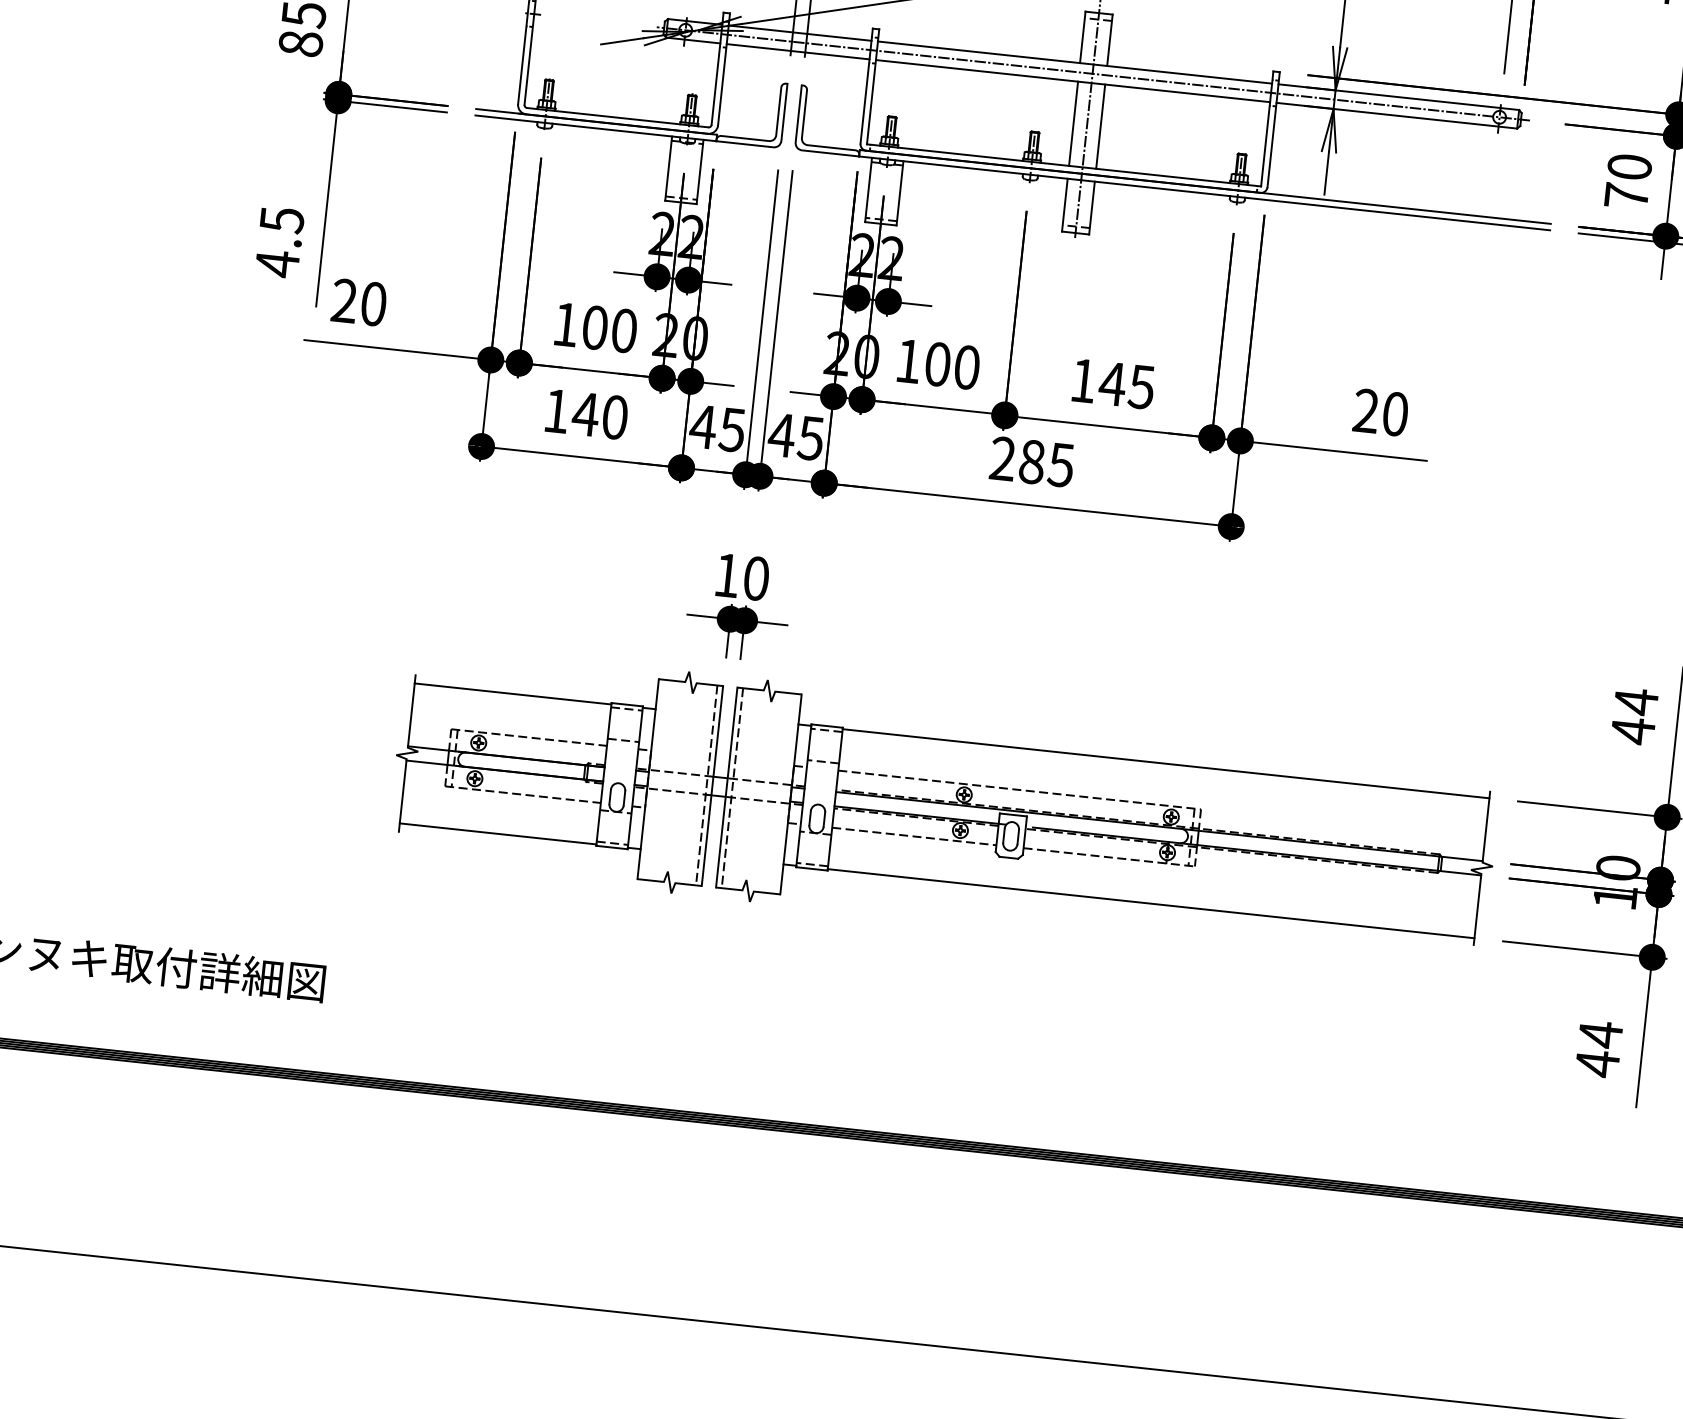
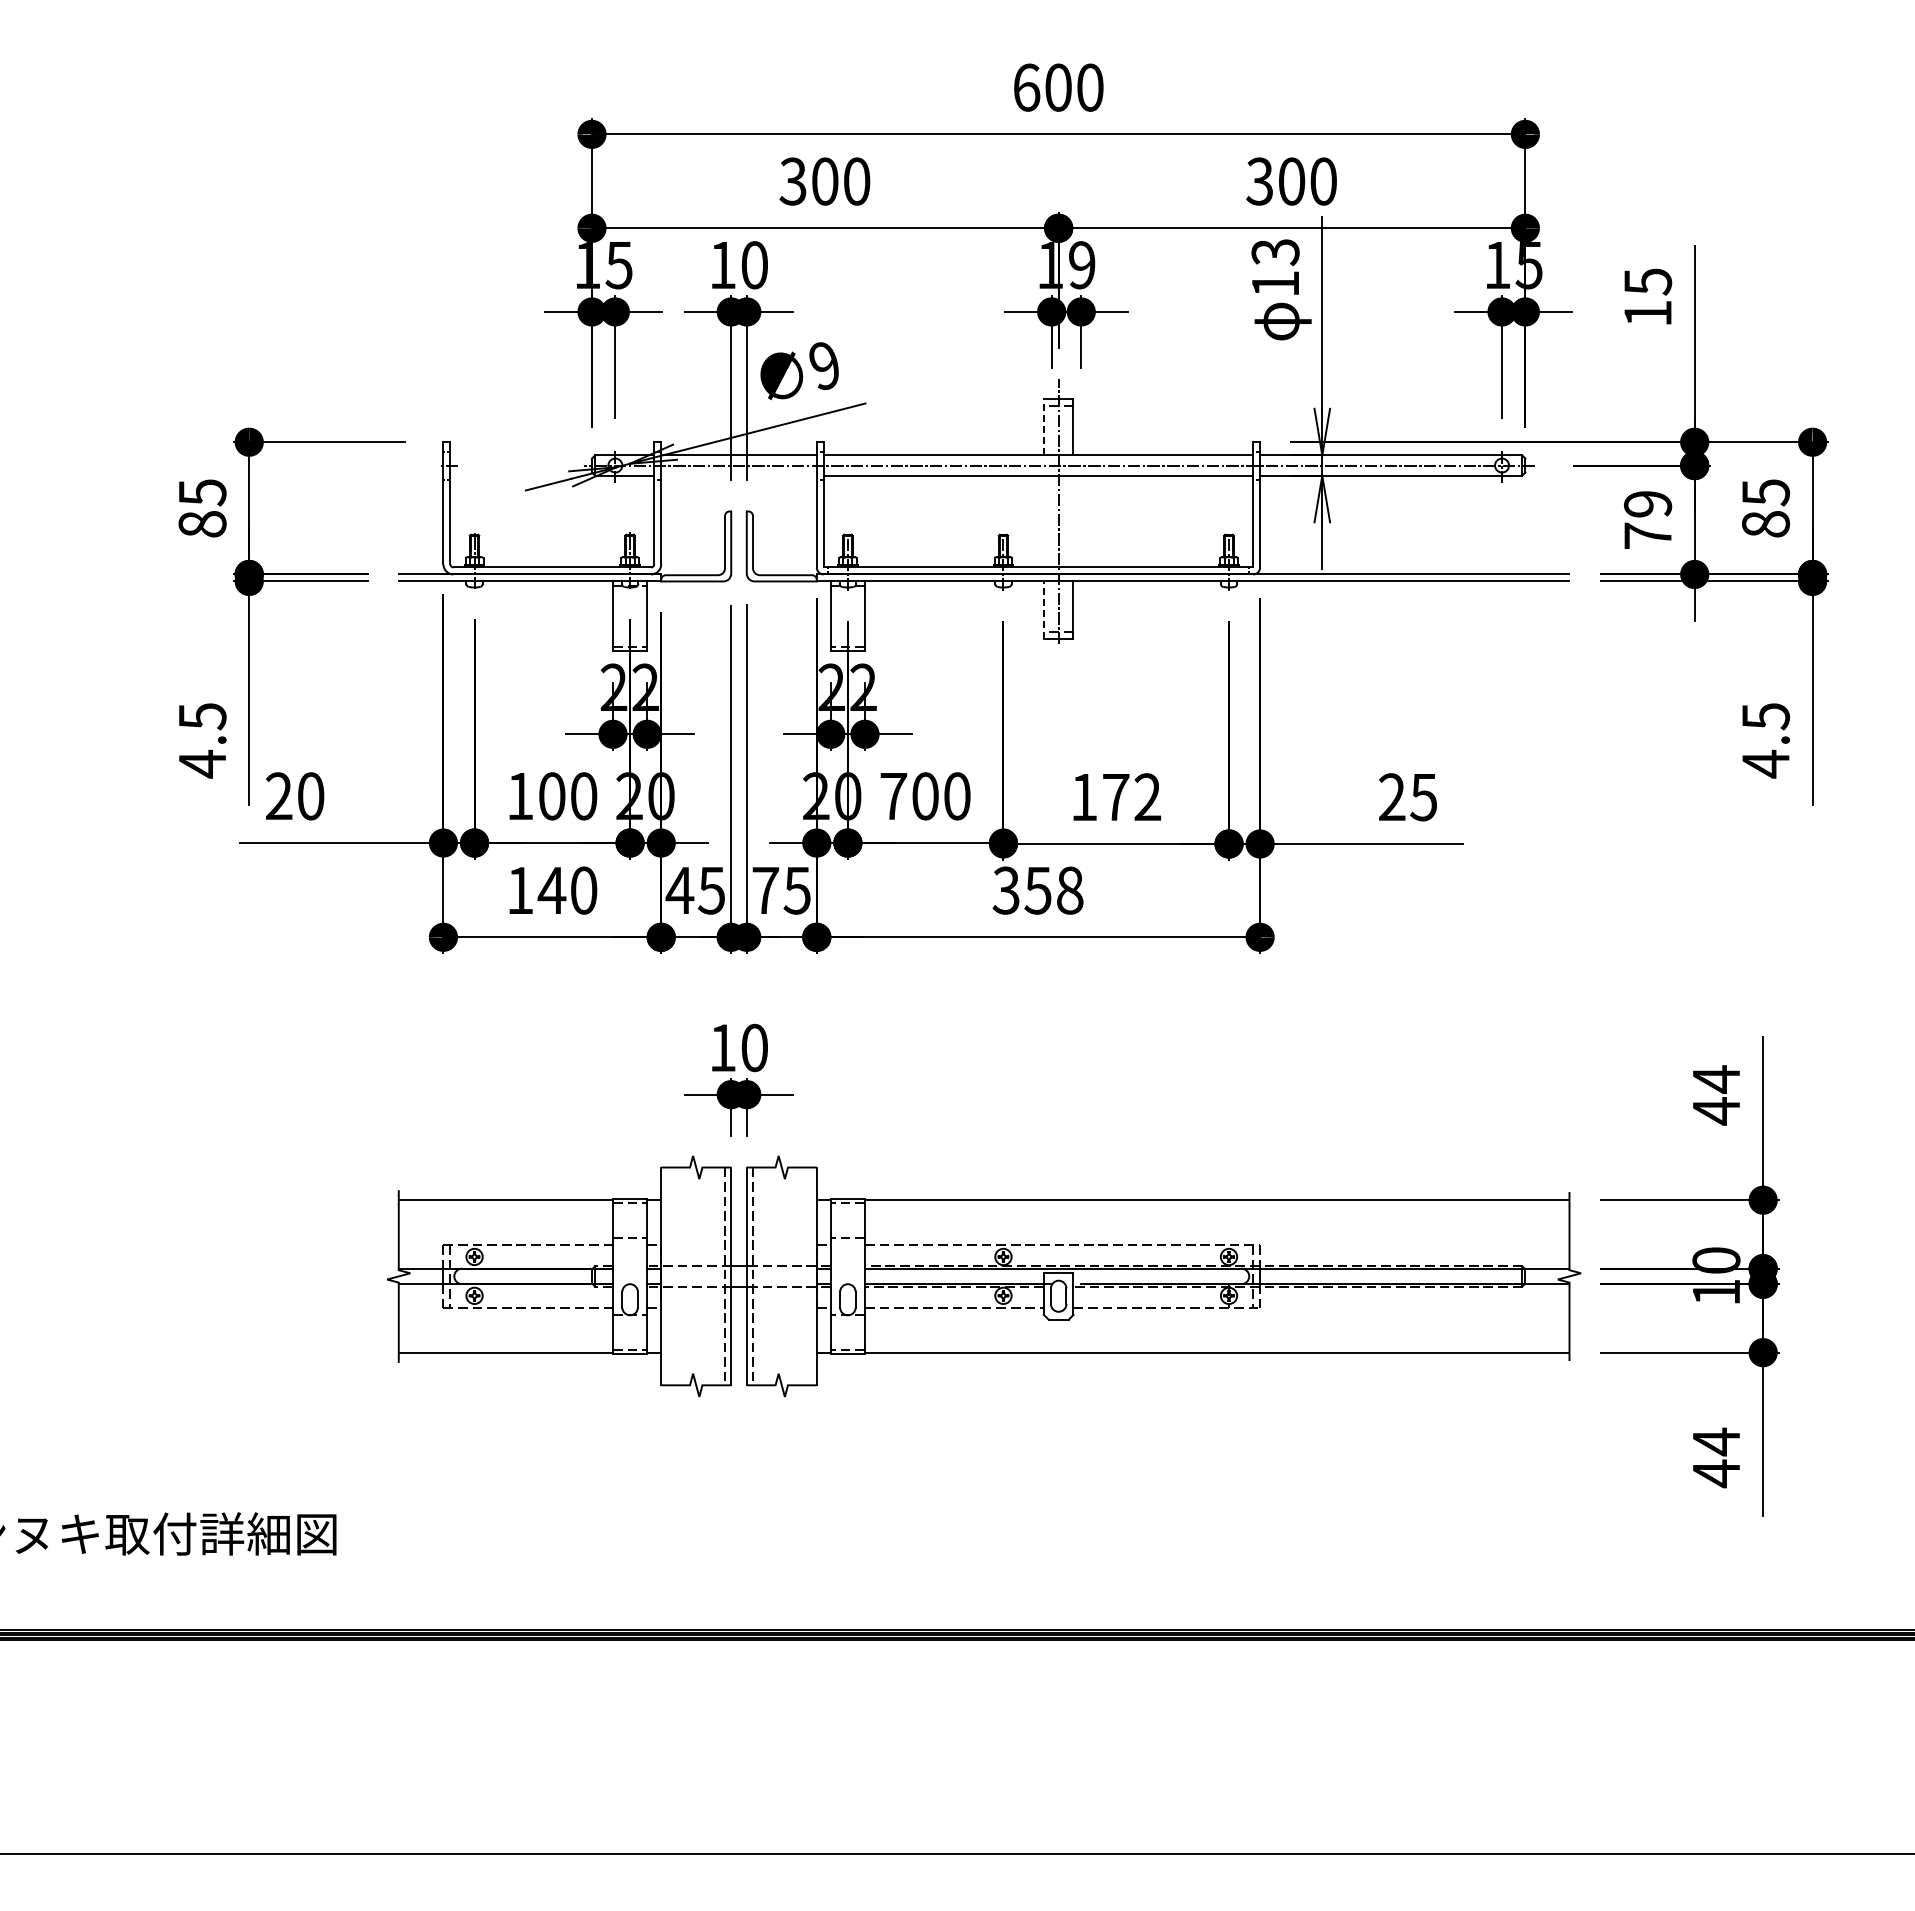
line: (1082, 36) -> (1043, 426), solid -> dashed
line: (797, 51) -> (738, 475), removed
line: (1073, 123) -> (1043, 521), removed
line: (1100, 126) -> (1073, 521), removed
text: (1630, 167) -> (1648, 504), 70 -> 79
line: (1064, 205) -> (1043, 610), solid -> dashed
text: (908, 361) -> (893, 796), 100 -> 700
text: (1126, 385) -> (1131, 797), 145 -> 172
text: (1394, 414) -> (1423, 797), 20 -> 25
text: (781, 435) -> (765, 890), 45 -> 75
text: (1031, 461) -> (1037, 890), 285 -> 358

